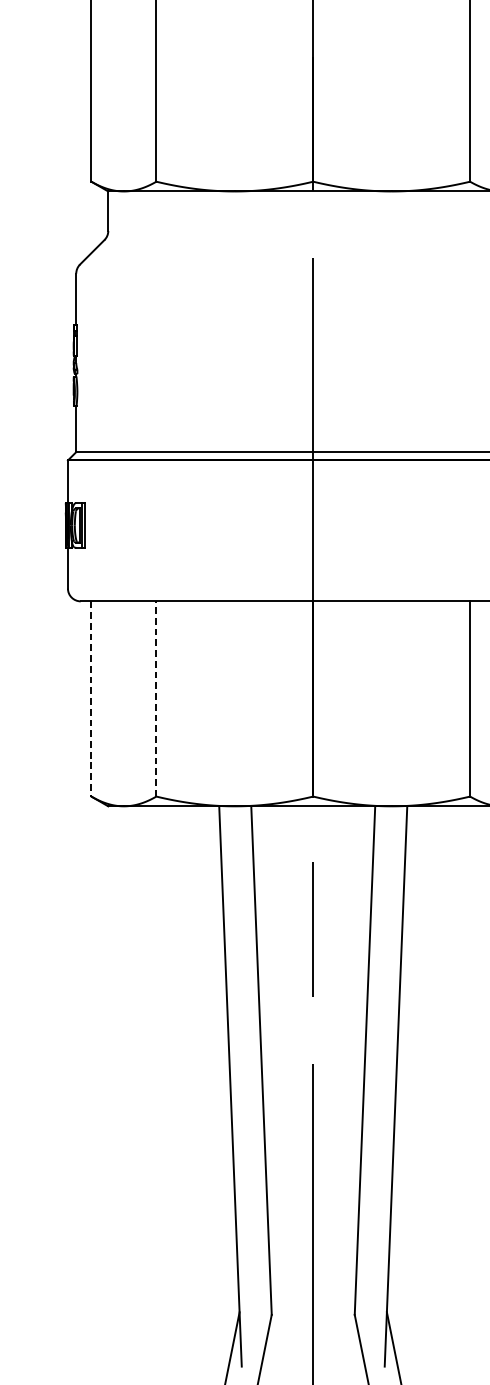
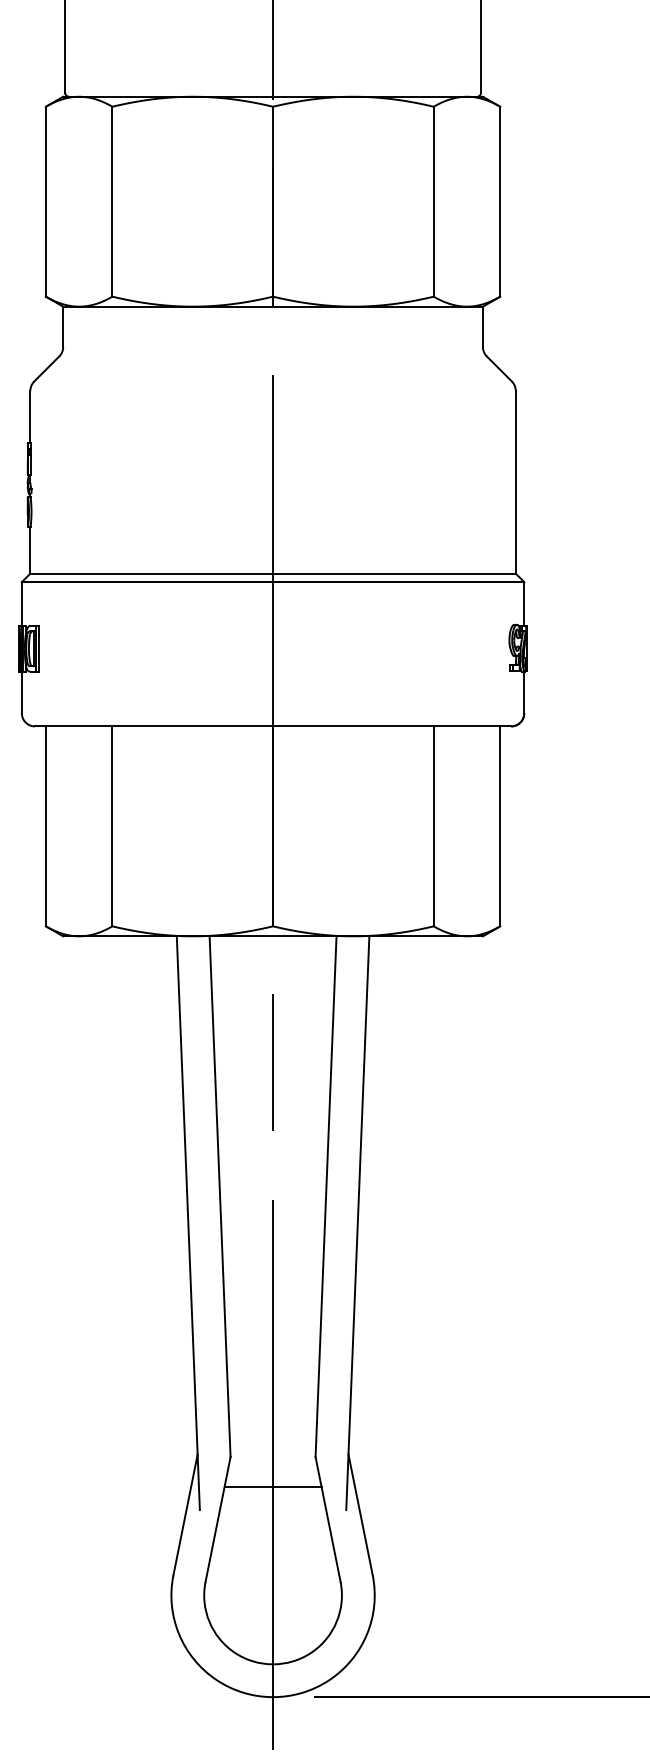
line: (91, 699) -> (45, 826), dashed -> solid
line: (156, 699) -> (112, 826), dashed -> solid
line: (312, 1344) -> (272, 1487), added

